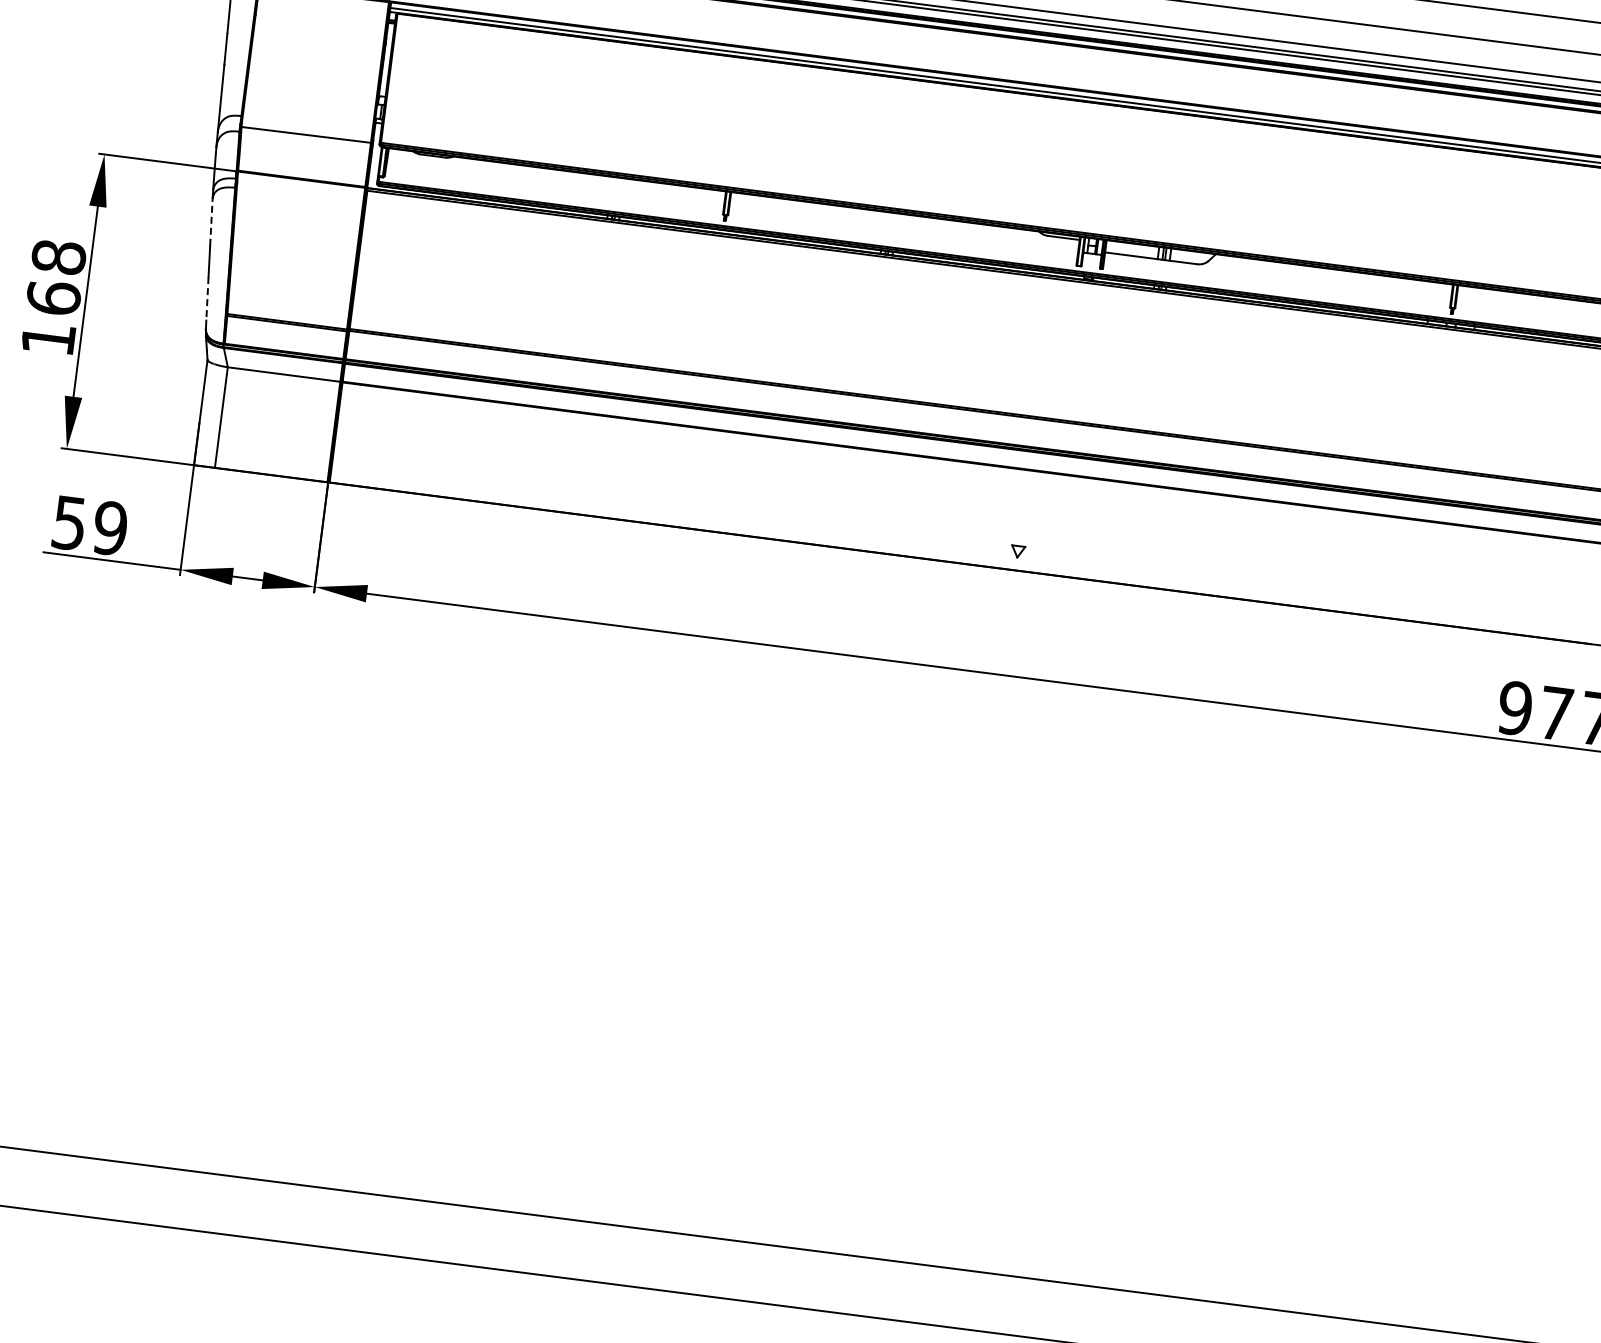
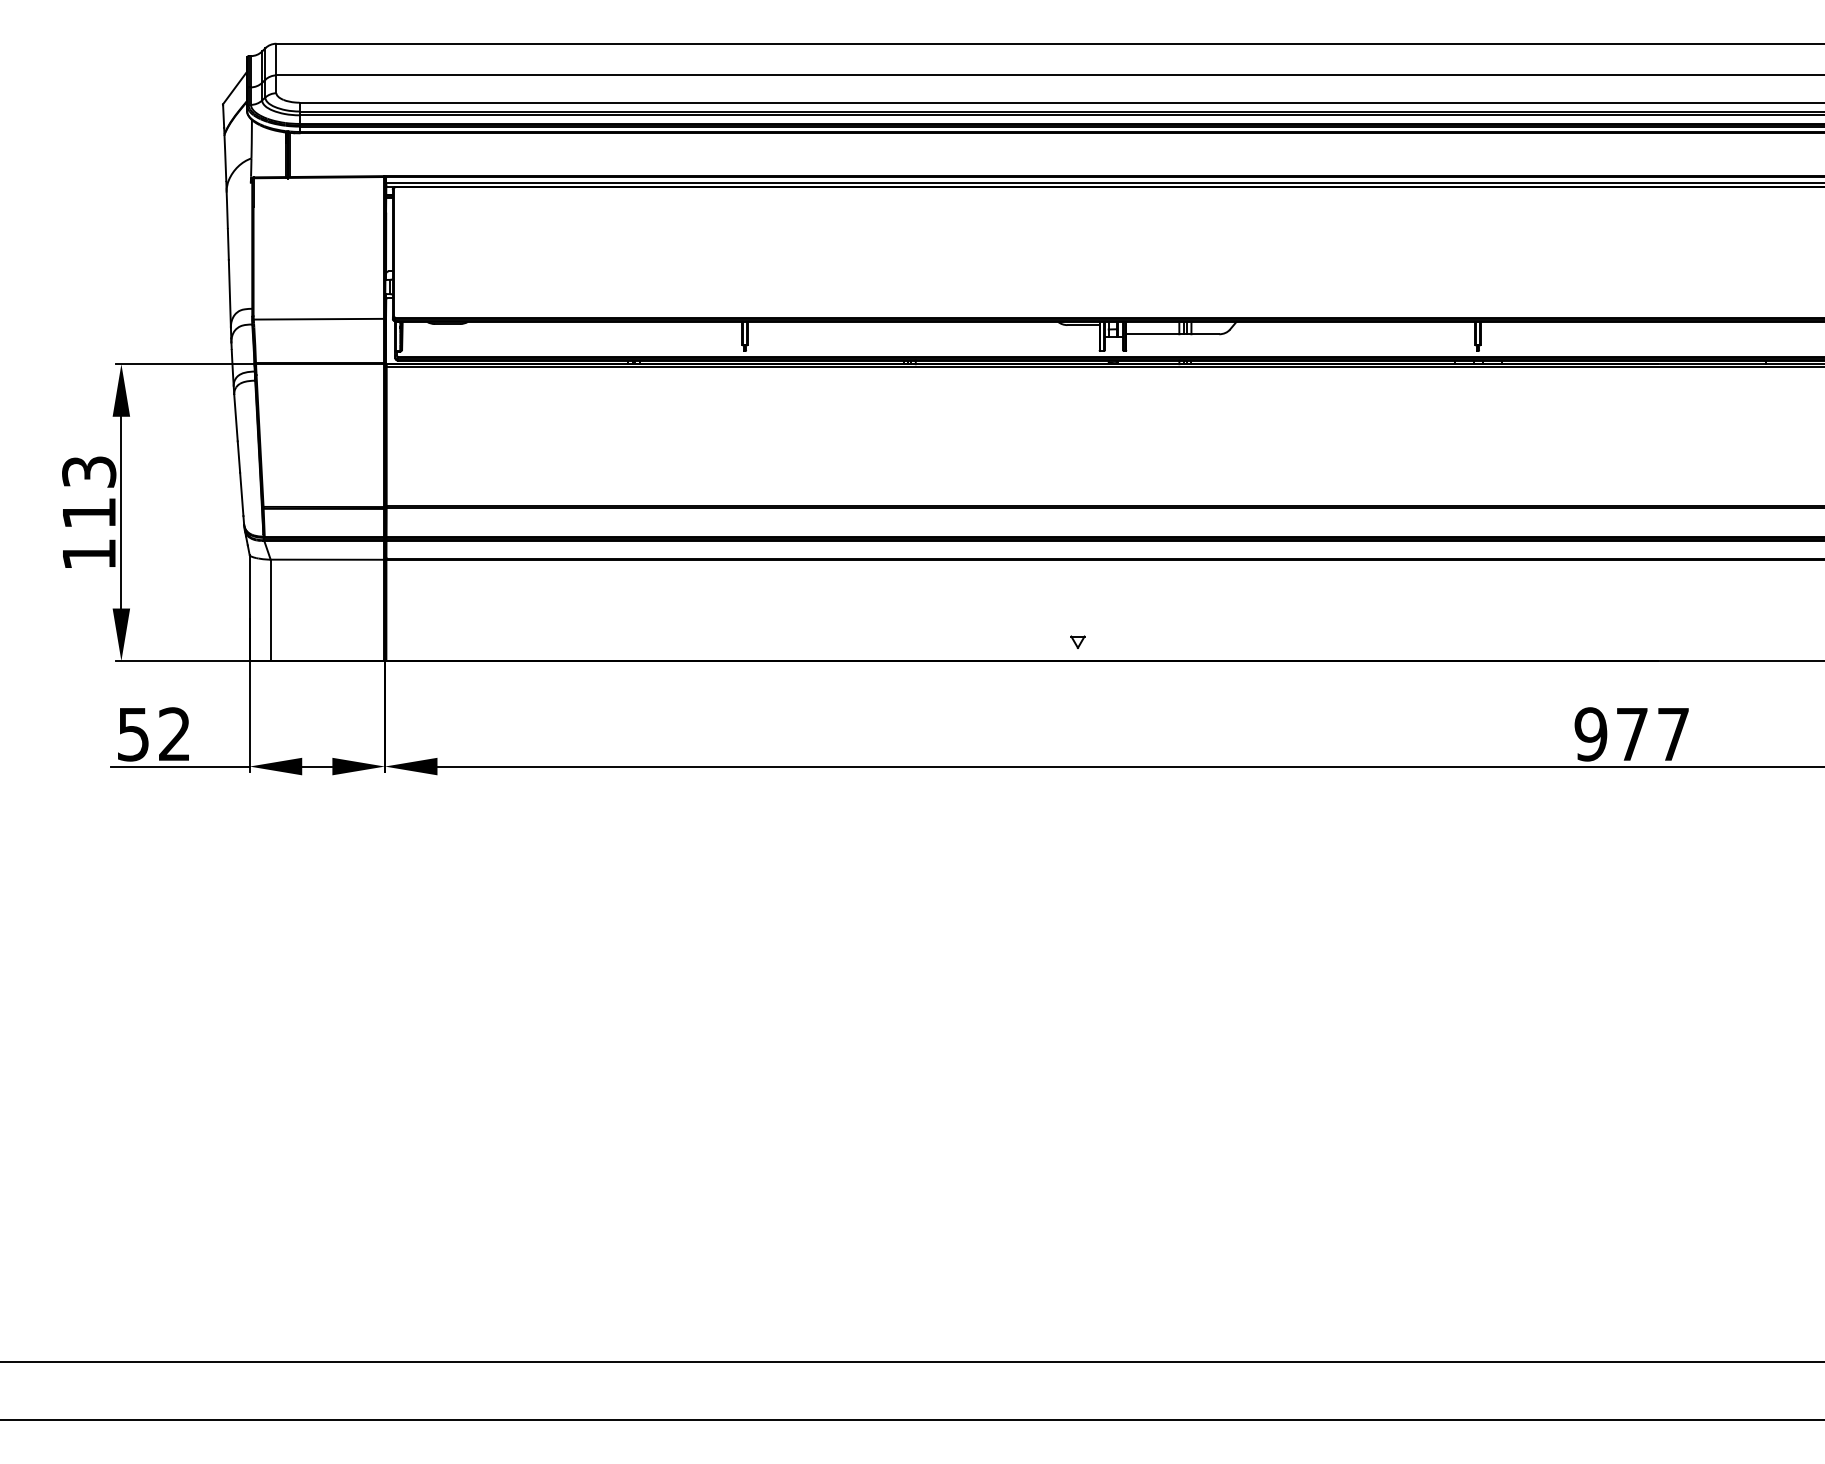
line: (210, 221) -> (235, 417), dashed -> solid
text: (56, 277) -> (89, 492), 168 -> 113
line: (207, 298) -> (241, 494), dashed -> solid
text: (110, 528) -> (174, 734), 59 -> 52

